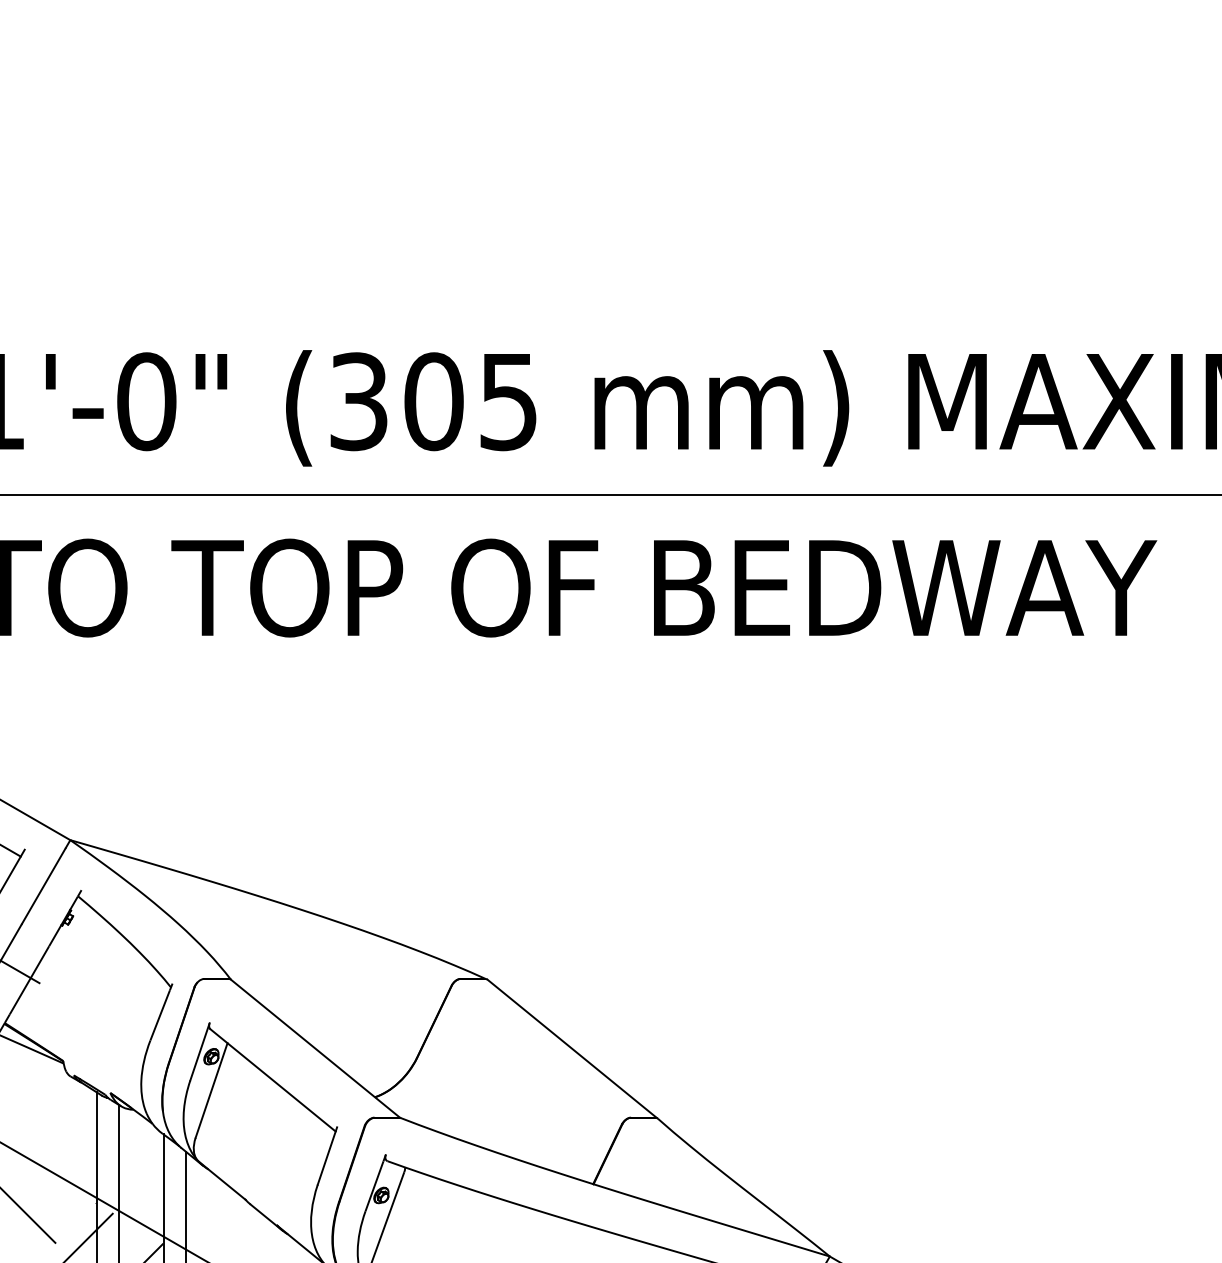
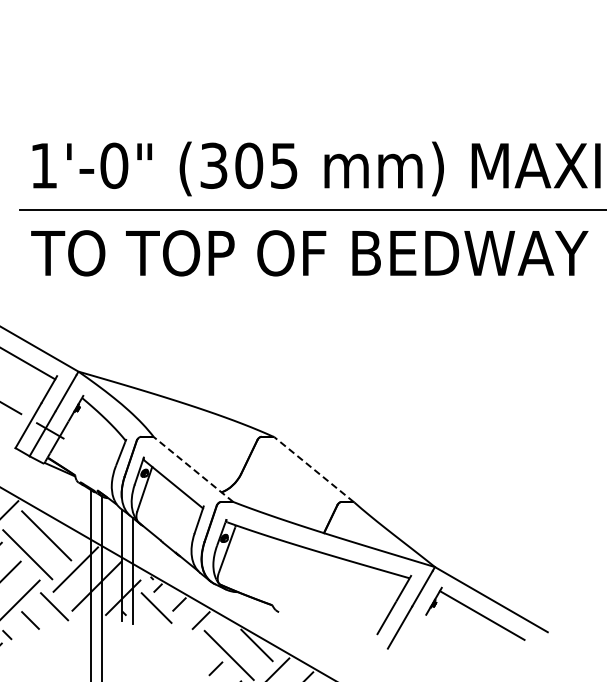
line: (315, 1048) -> (193, 469), solid -> dashed
line: (571, 1048) -> (313, 469), solid -> dashed

